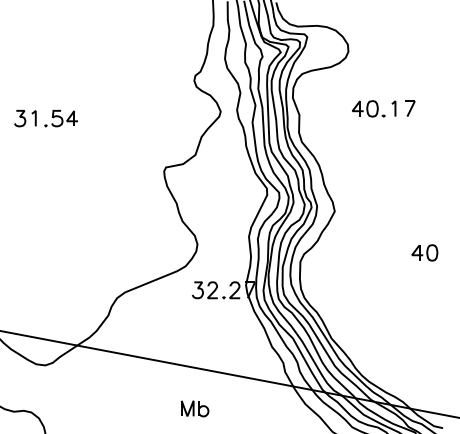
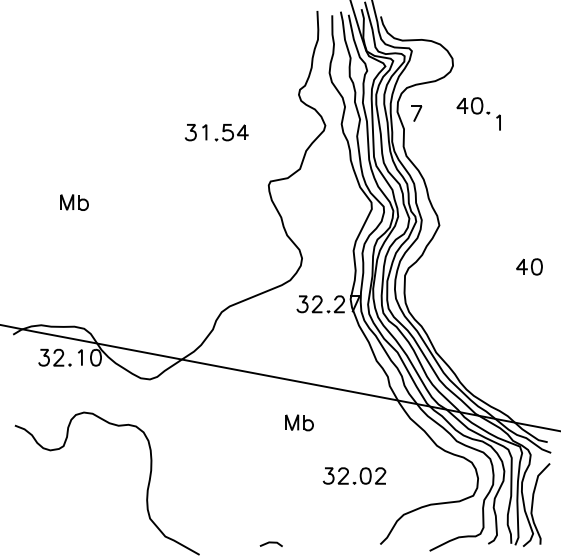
part: (368, 108) -> (473, 105), moved
part: (409, 108) -> (416, 113), moved
part: (45, 118) -> (216, 132), moved

